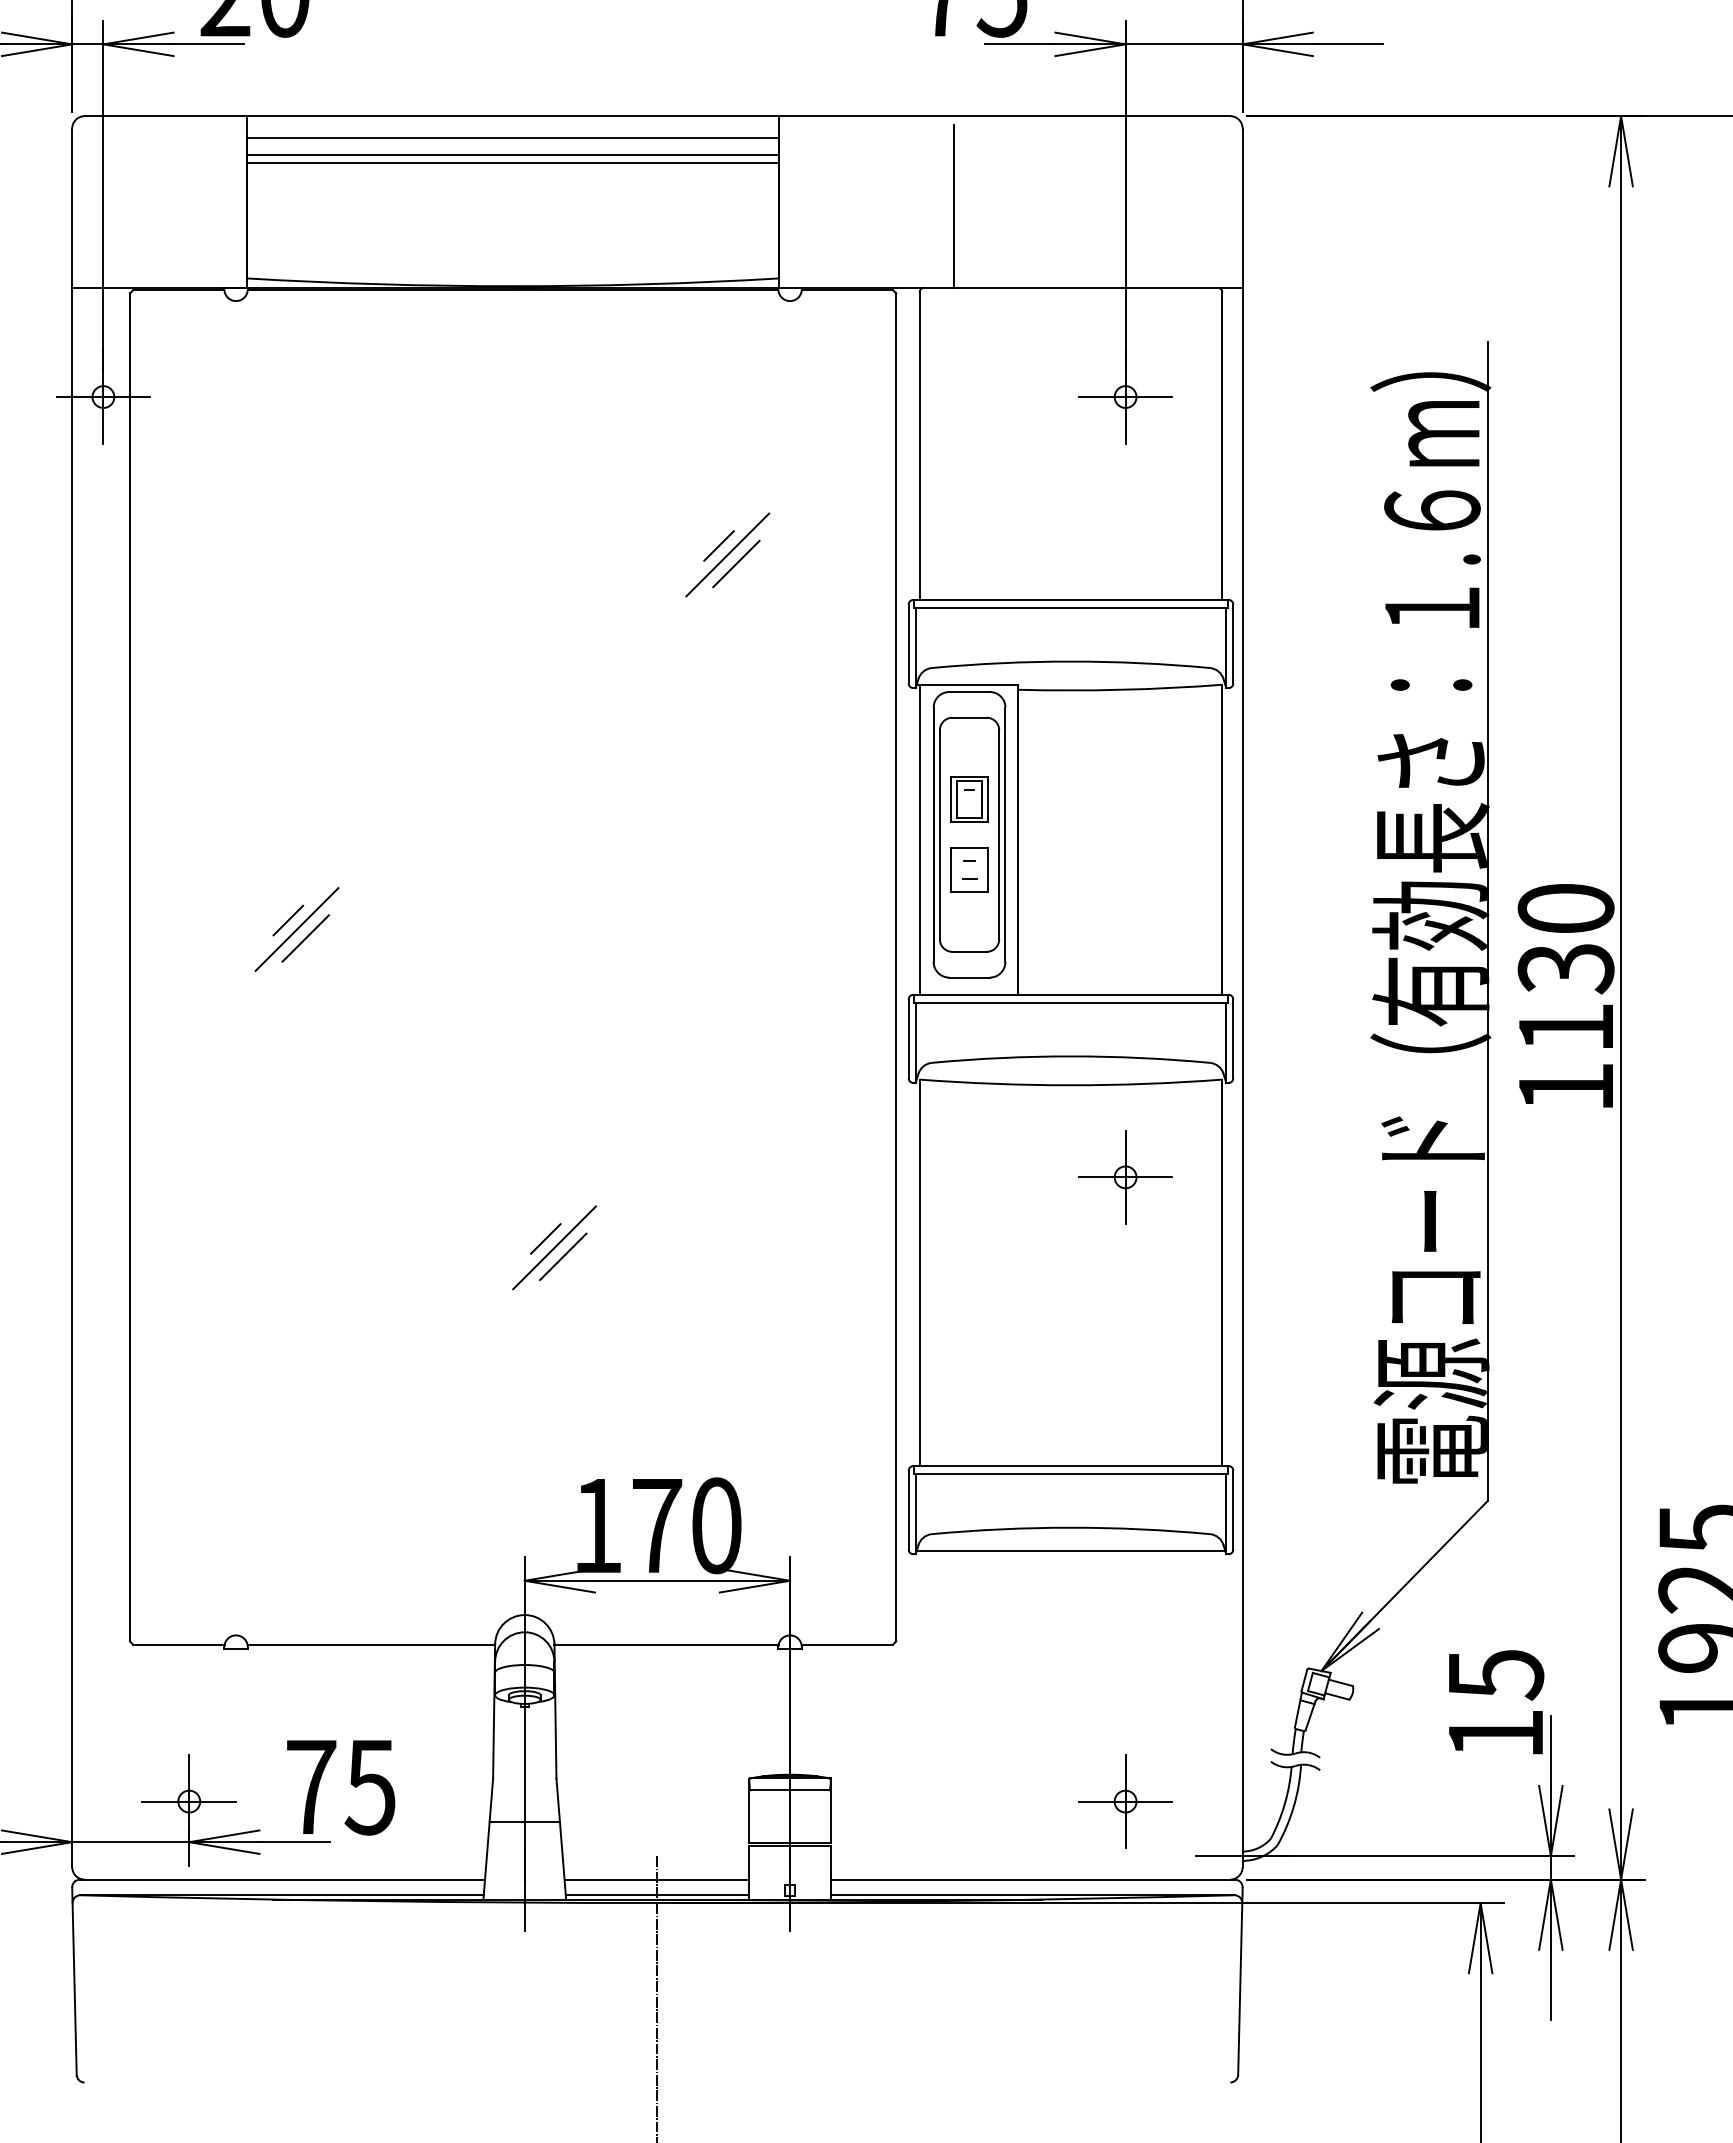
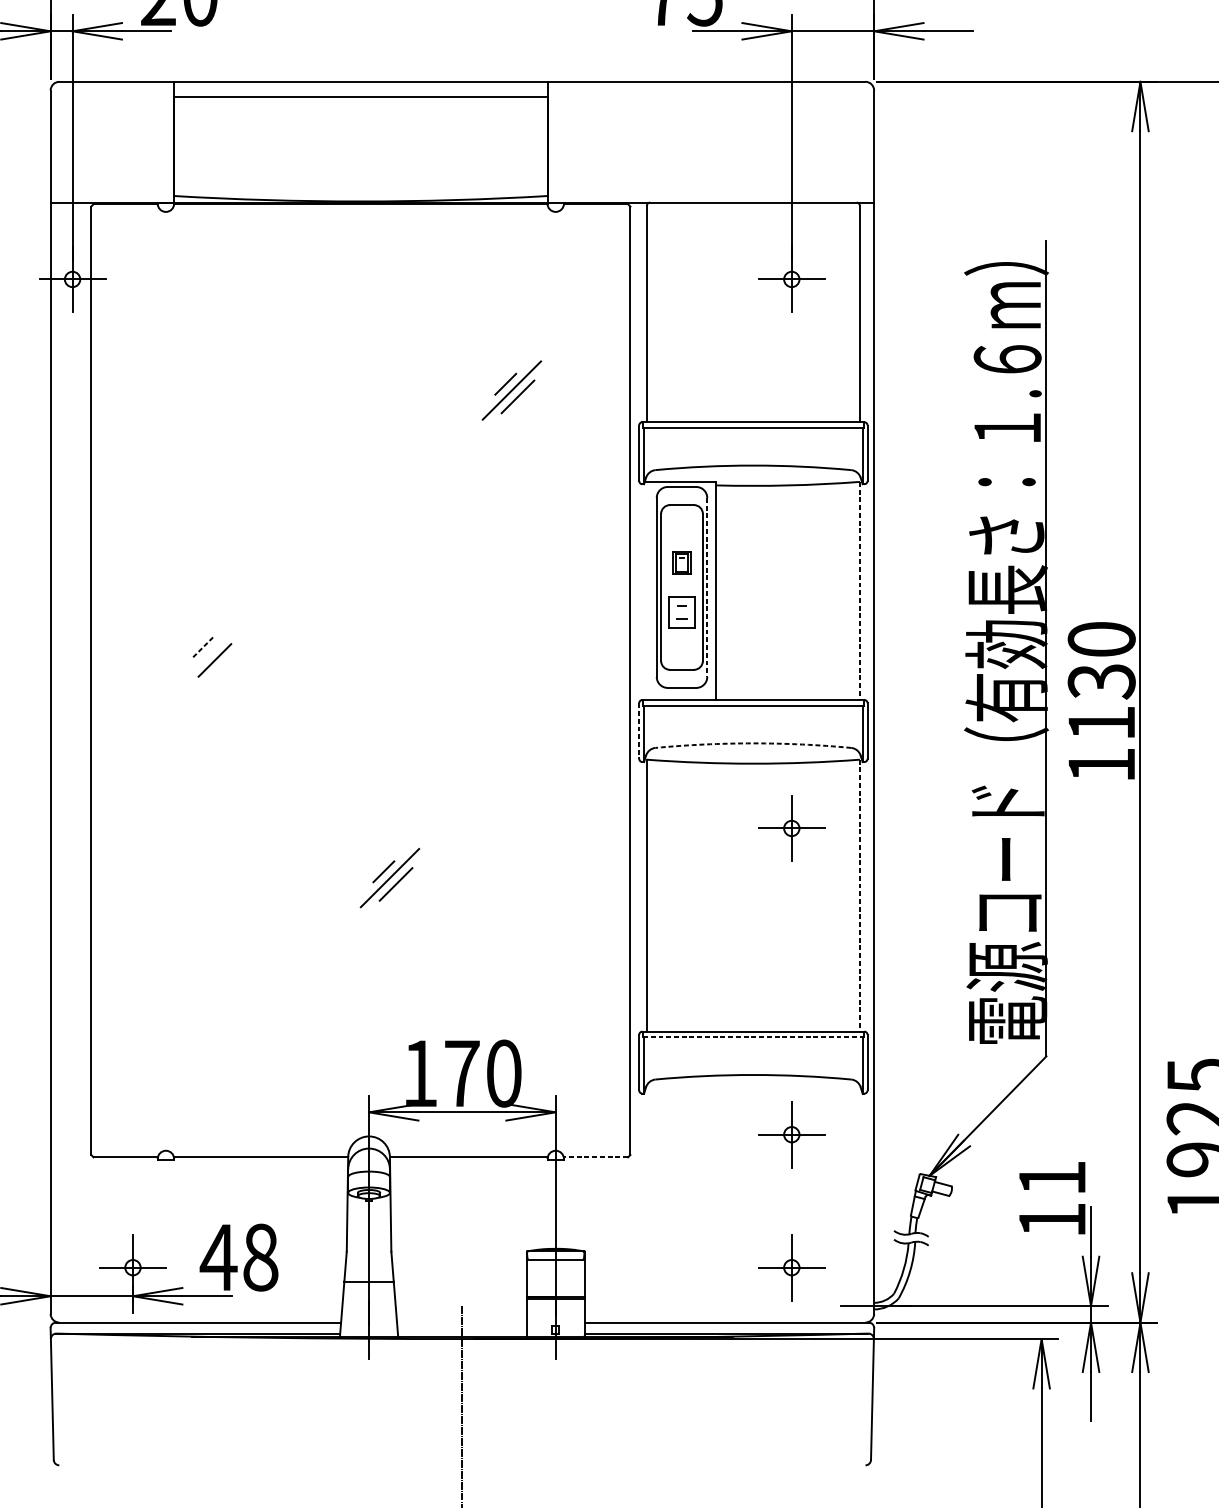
line: (512, 155) -> (360, 109), removed
line: (512, 162) -> (360, 114), removed
line: (953, 206) -> (670, 145), removed
part: (969, 799) -> (681, 562), size x0.7
line: (1005, 835) -> (707, 587), solid -> dashed
line: (919, 839) -> (646, 590), removed
line: (1222, 839) -> (859, 590), solid -> dashed
line: (288, 920) -> (202, 647), solid -> dashed
line: (296, 929) -> (208, 654), removed
line: (908, 1039) -> (639, 731), solid -> dashed
arc: (1071, 1056) -> (753, 743), solid -> dashed
line: (1222, 1273) -> (859, 896), solid -> dashed
line: (1071, 1473) -> (753, 1036), solid -> dashed
line: (1070, 1550) -> (753, 1091), removed
part: (1125, 1612) -> (791, 1134), added
line: (847, 1644) -> (596, 1157), solid -> dashed
text: (1496, 1675) -> (1052, 1178), 15 -> 11
text: (339, 1787) -> (238, 1257), 75 -> 48
line: (656, 1879) -> (461, 1322), removed
line: (657, 1895) -> (462, 1333), removed

